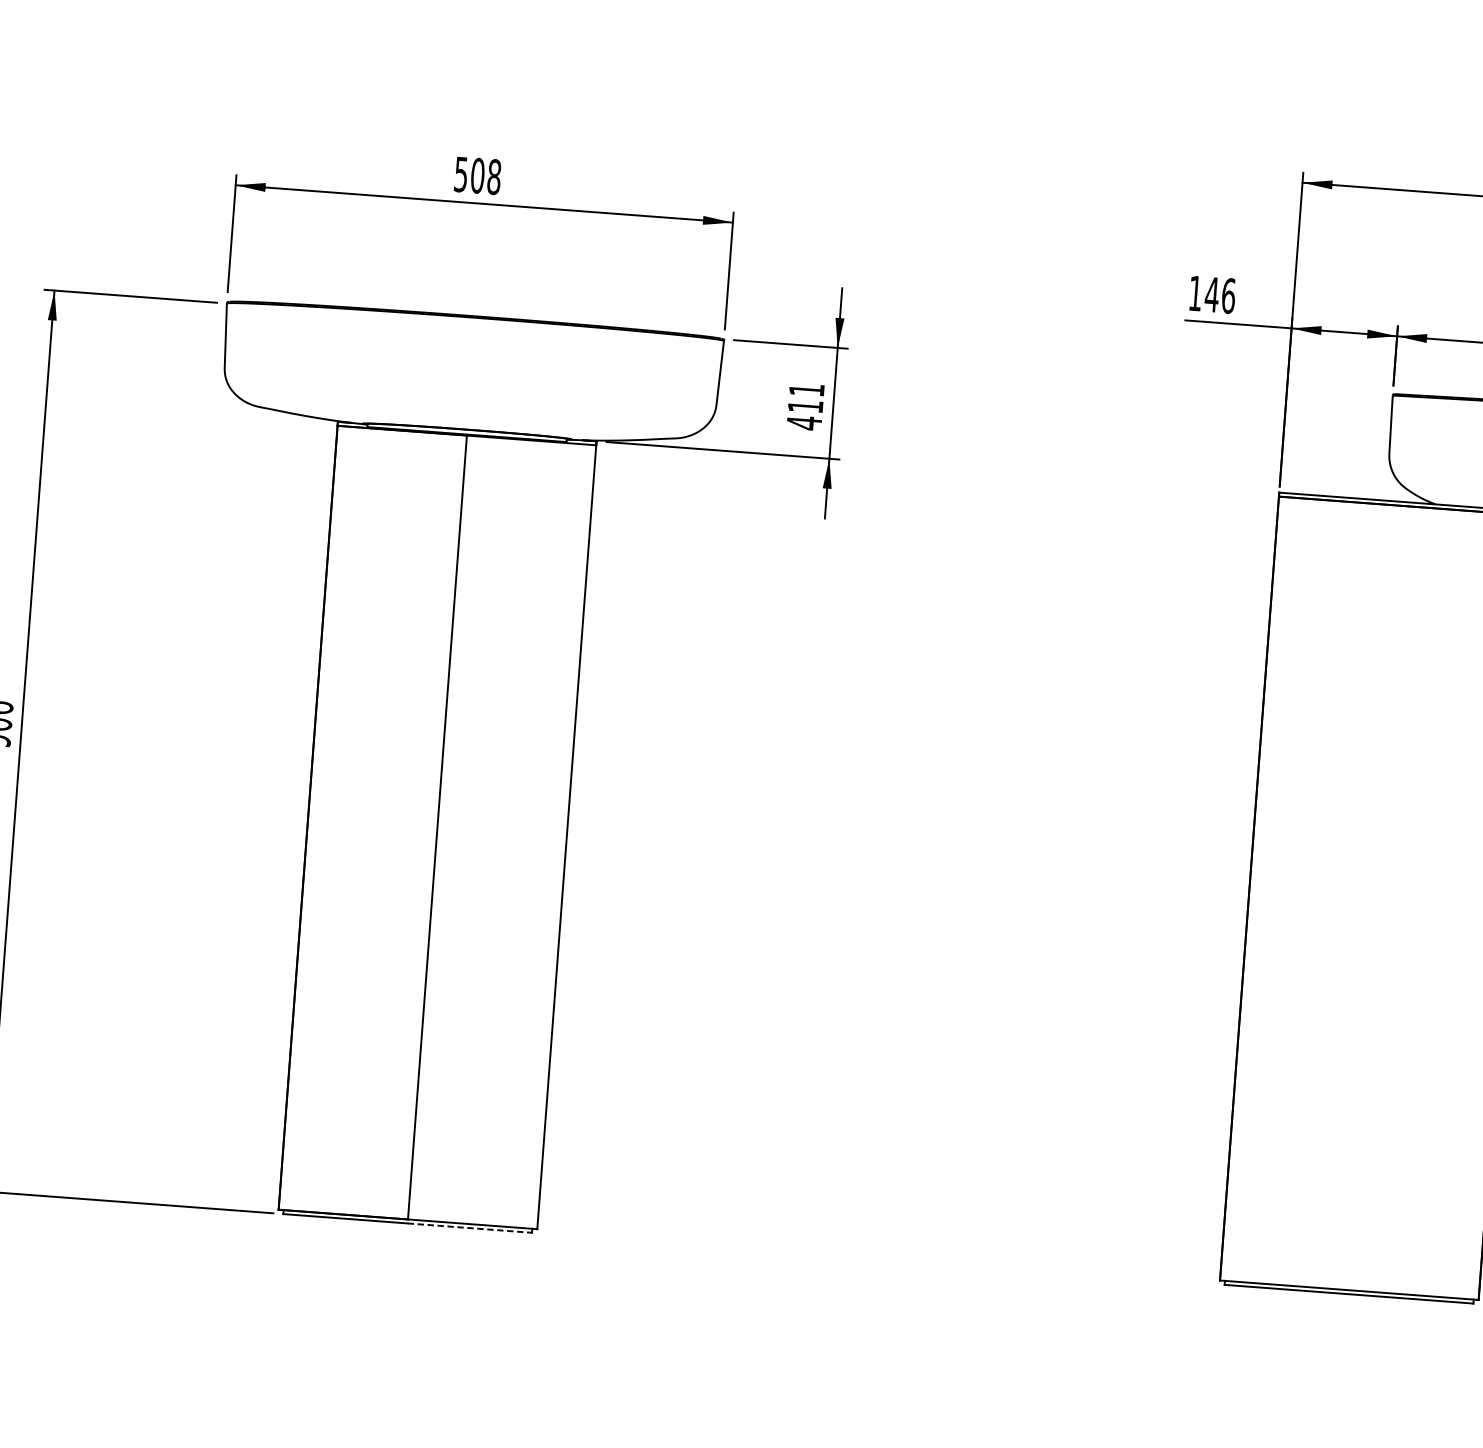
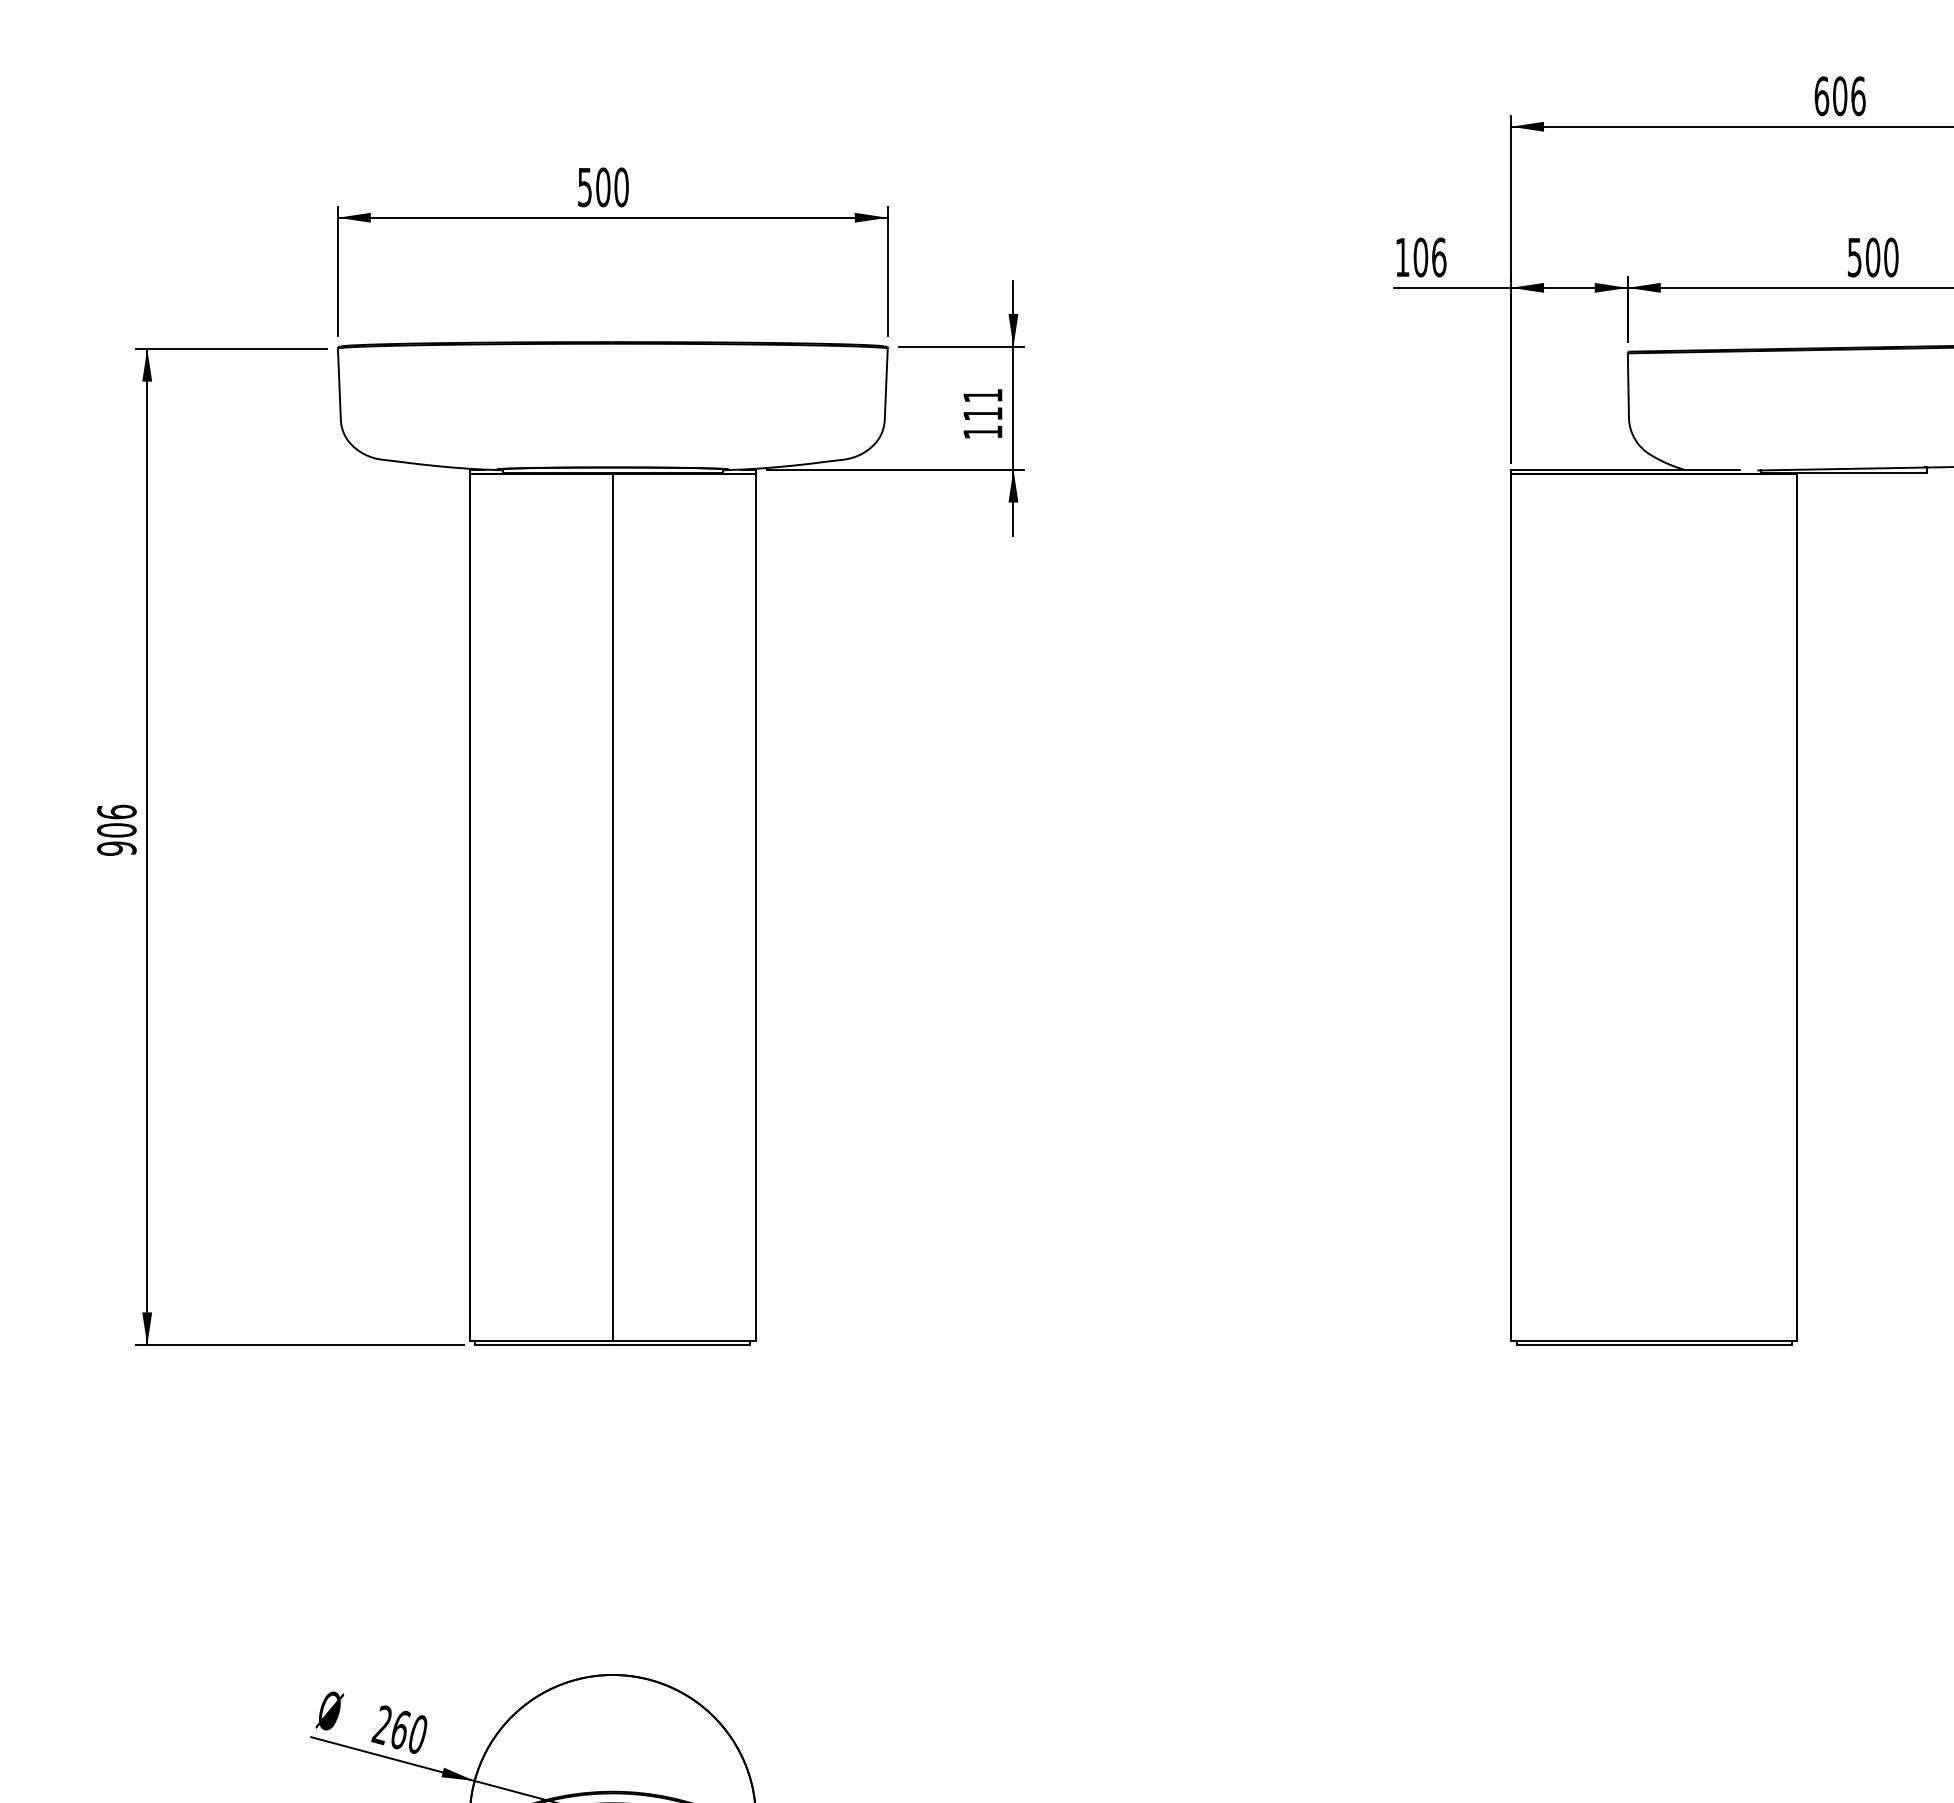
text: (494, 176) -> (621, 186), 508 -> 500
text: (1211, 294) -> (1420, 257), 146 -> 106
text: (804, 422) -> (982, 431), 411 -> 111
line: (469, 1228) -> (681, 1345), dashed -> solid

